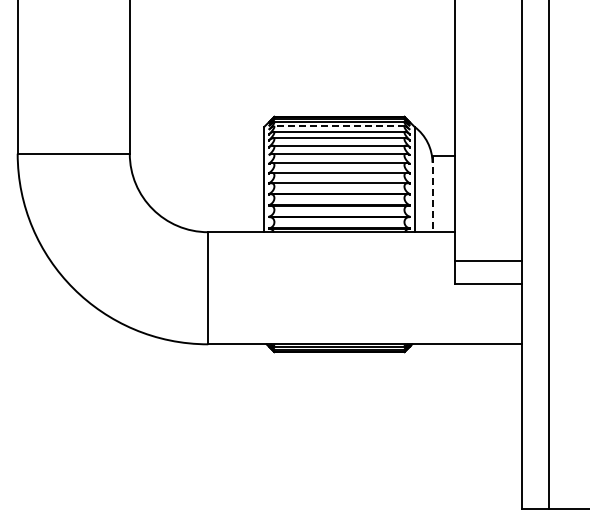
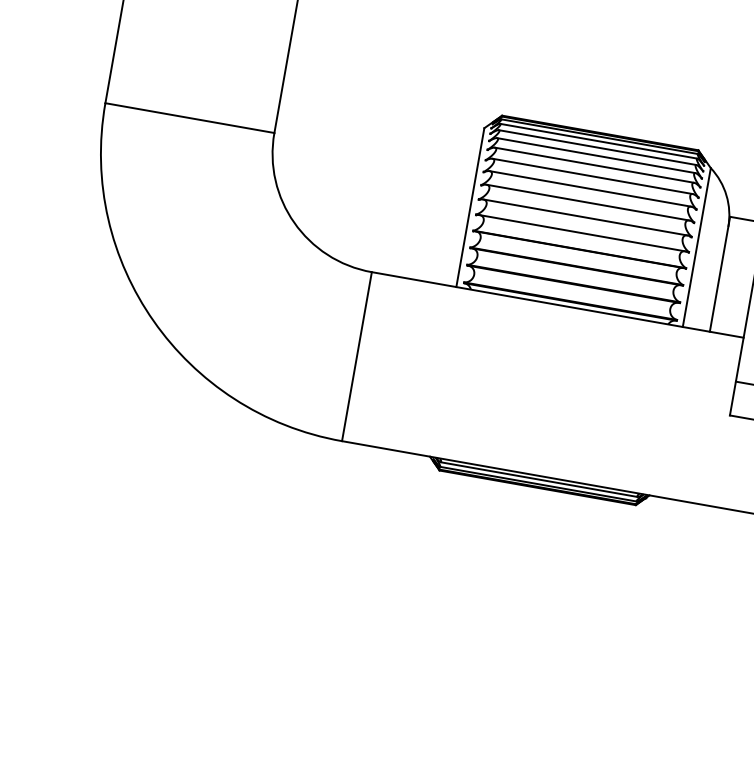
line: (339, 126) -> (597, 147), dashed -> solid
line: (432, 194) -> (719, 274), dashed -> solid

